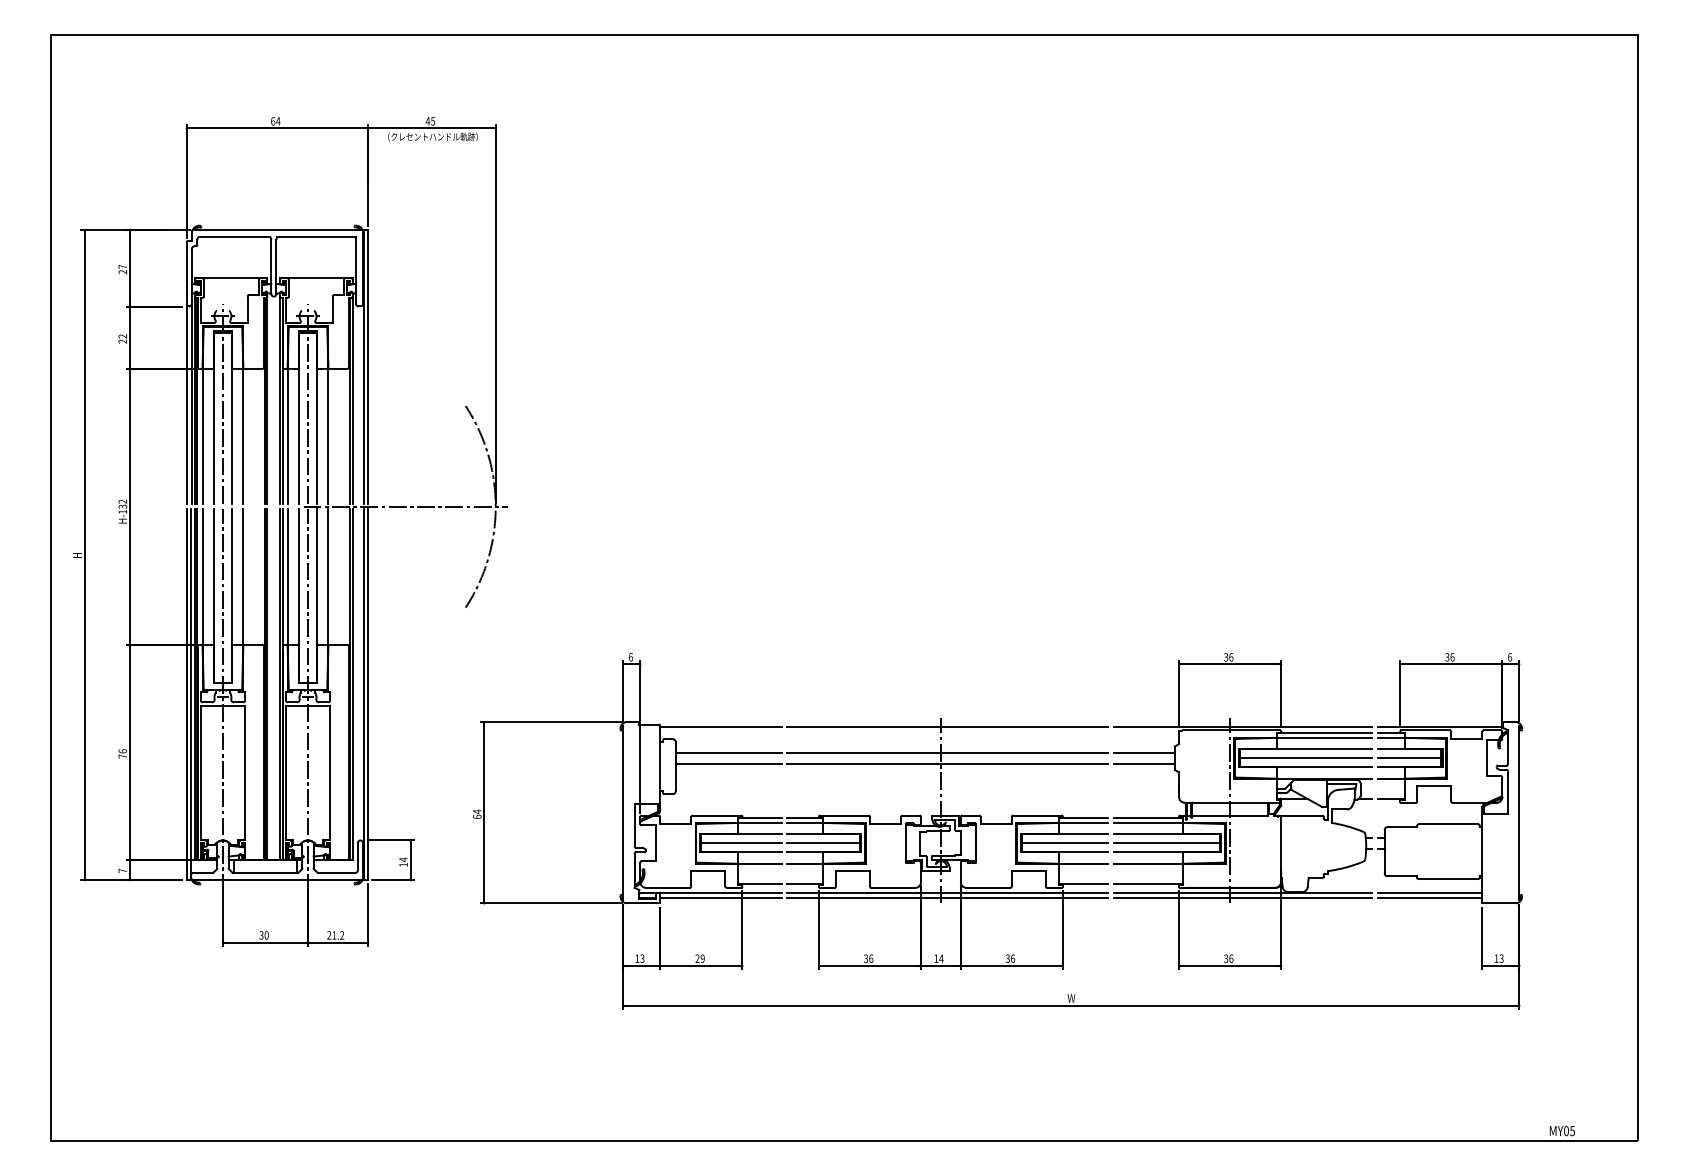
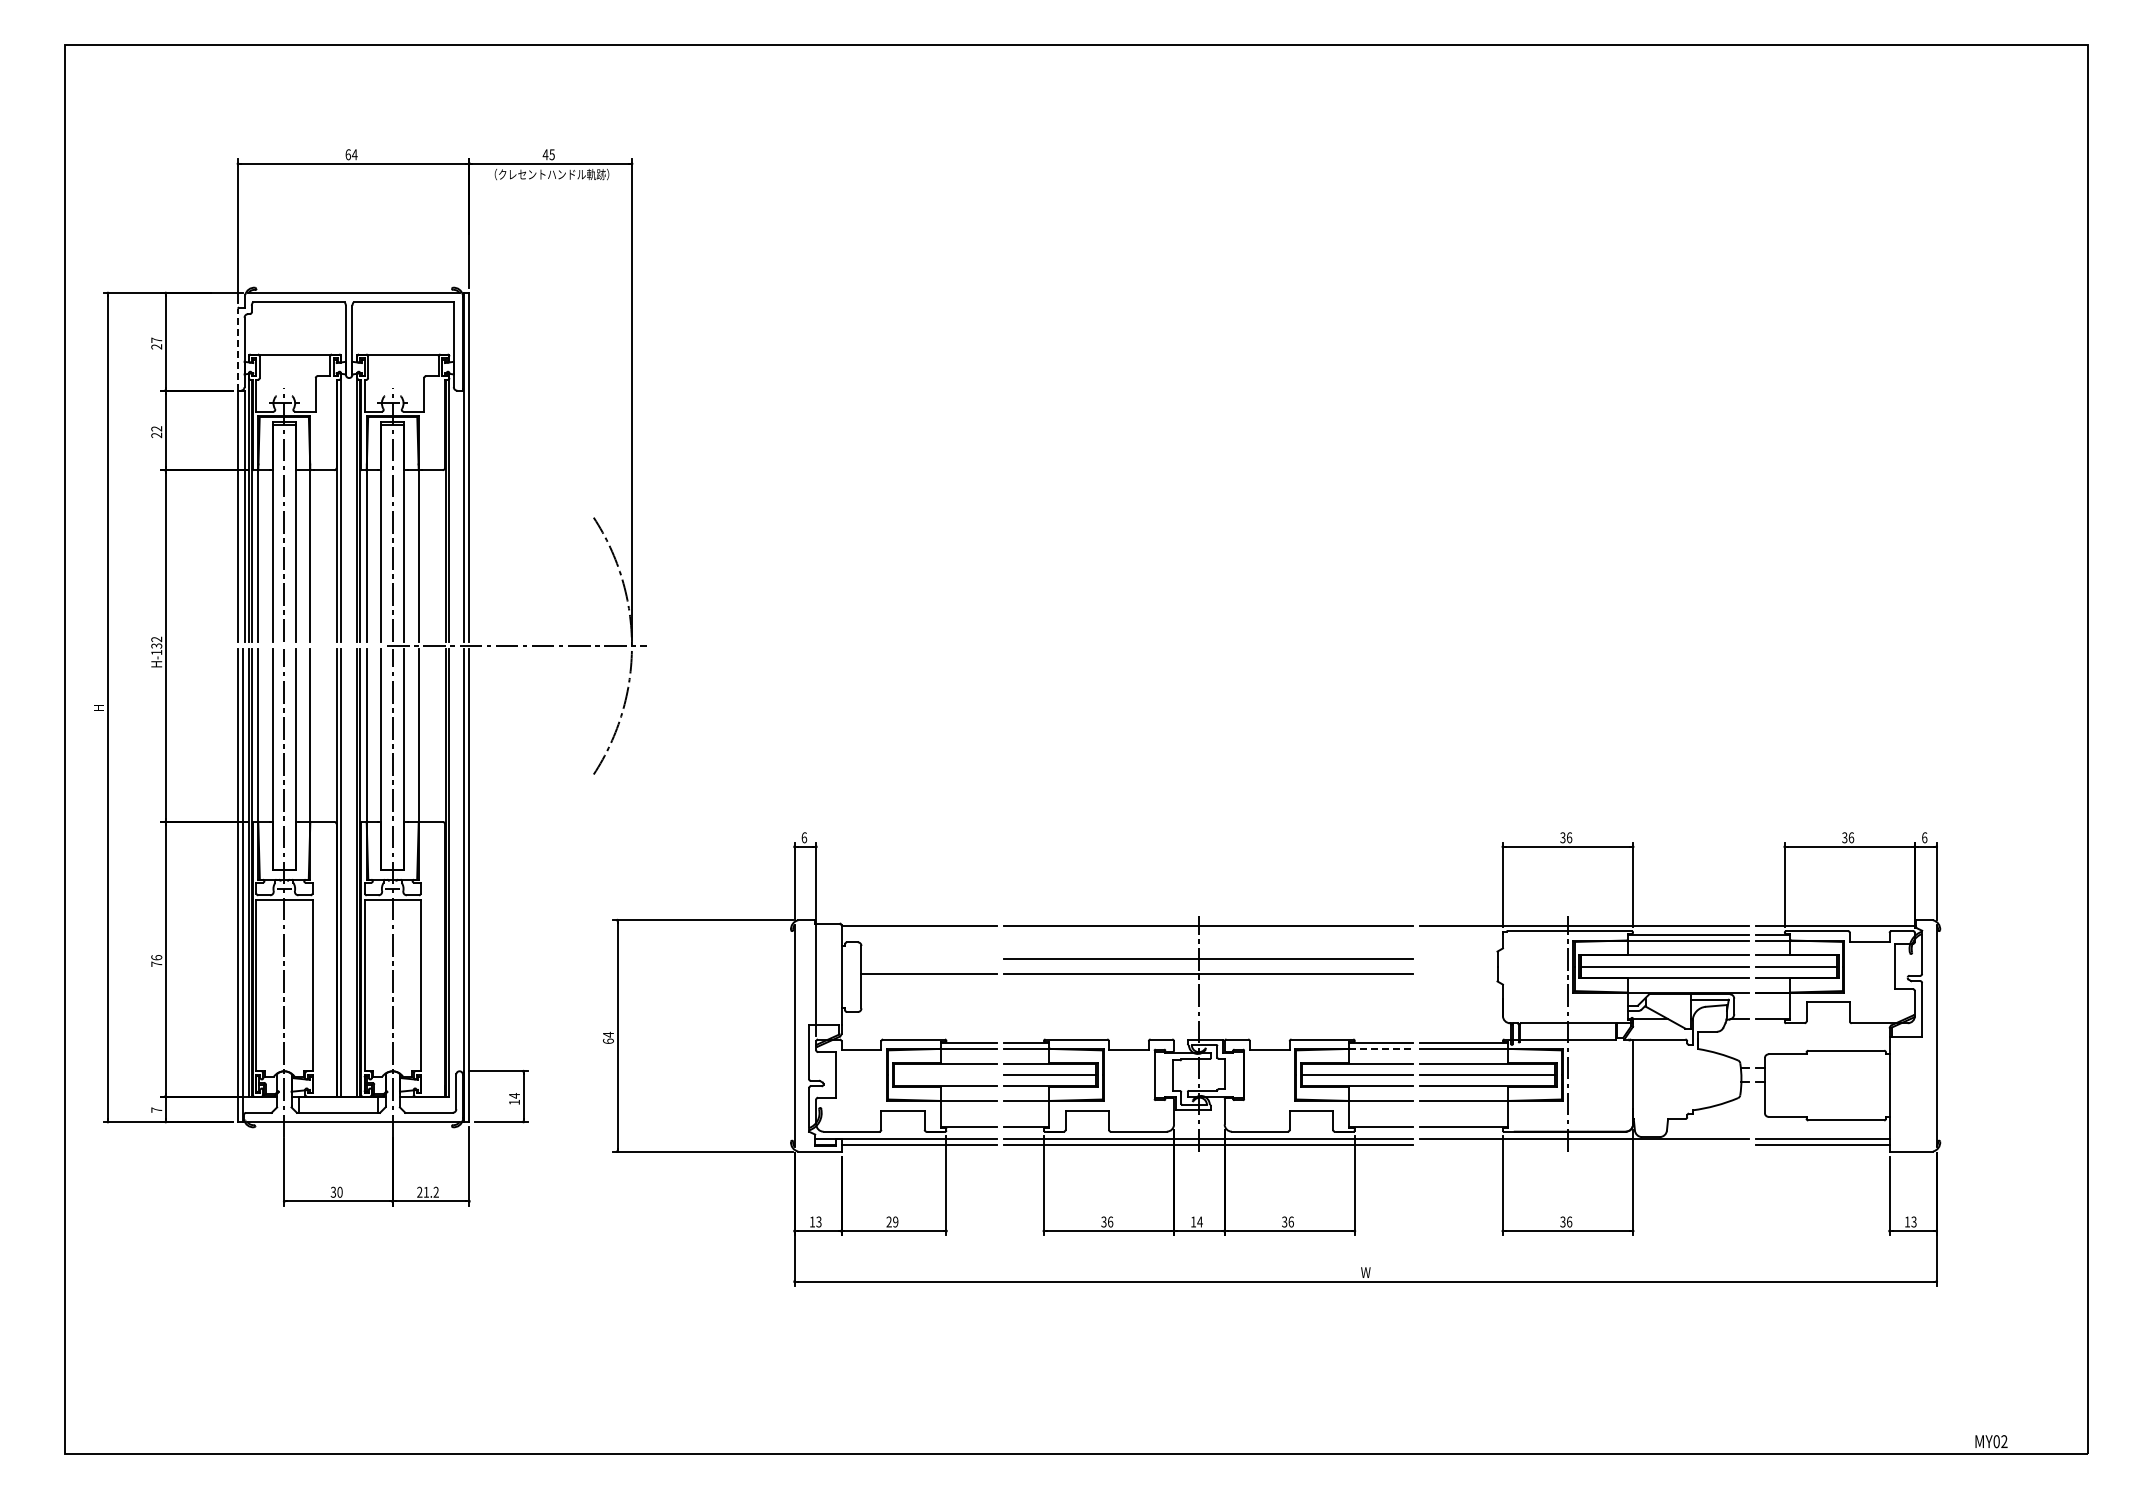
line: (187, 274) -> (238, 349), solid -> dashed
line: (728, 752) -> (928, 959), removed
line: (1144, 752) -> (1458, 959), removed
line: (1144, 763) -> (1458, 973), removed
line: (1083, 822) -> (1380, 1048), solid -> dashed
line: (740, 842) -> (944, 1074), removed
line: (1242, 898) -> (1583, 1145), removed
text: (1572, 1130) -> (2004, 1441), MY05 -> MY02

